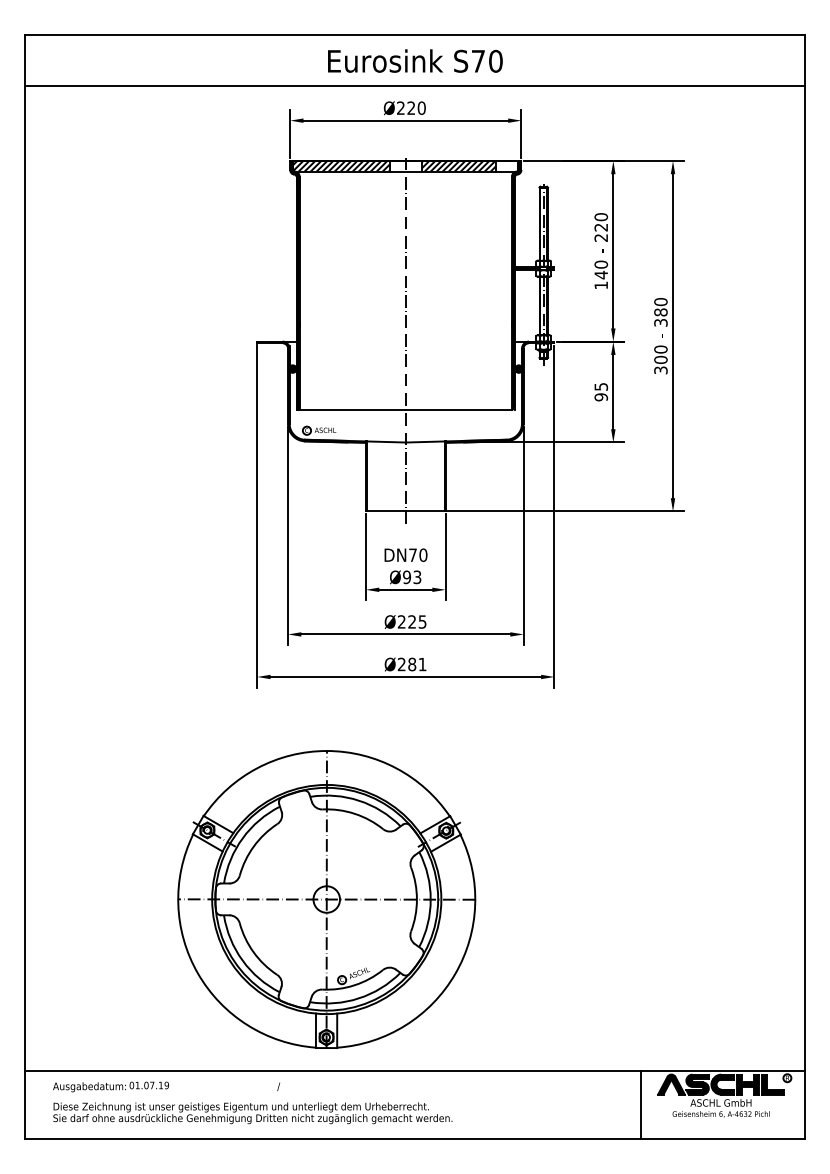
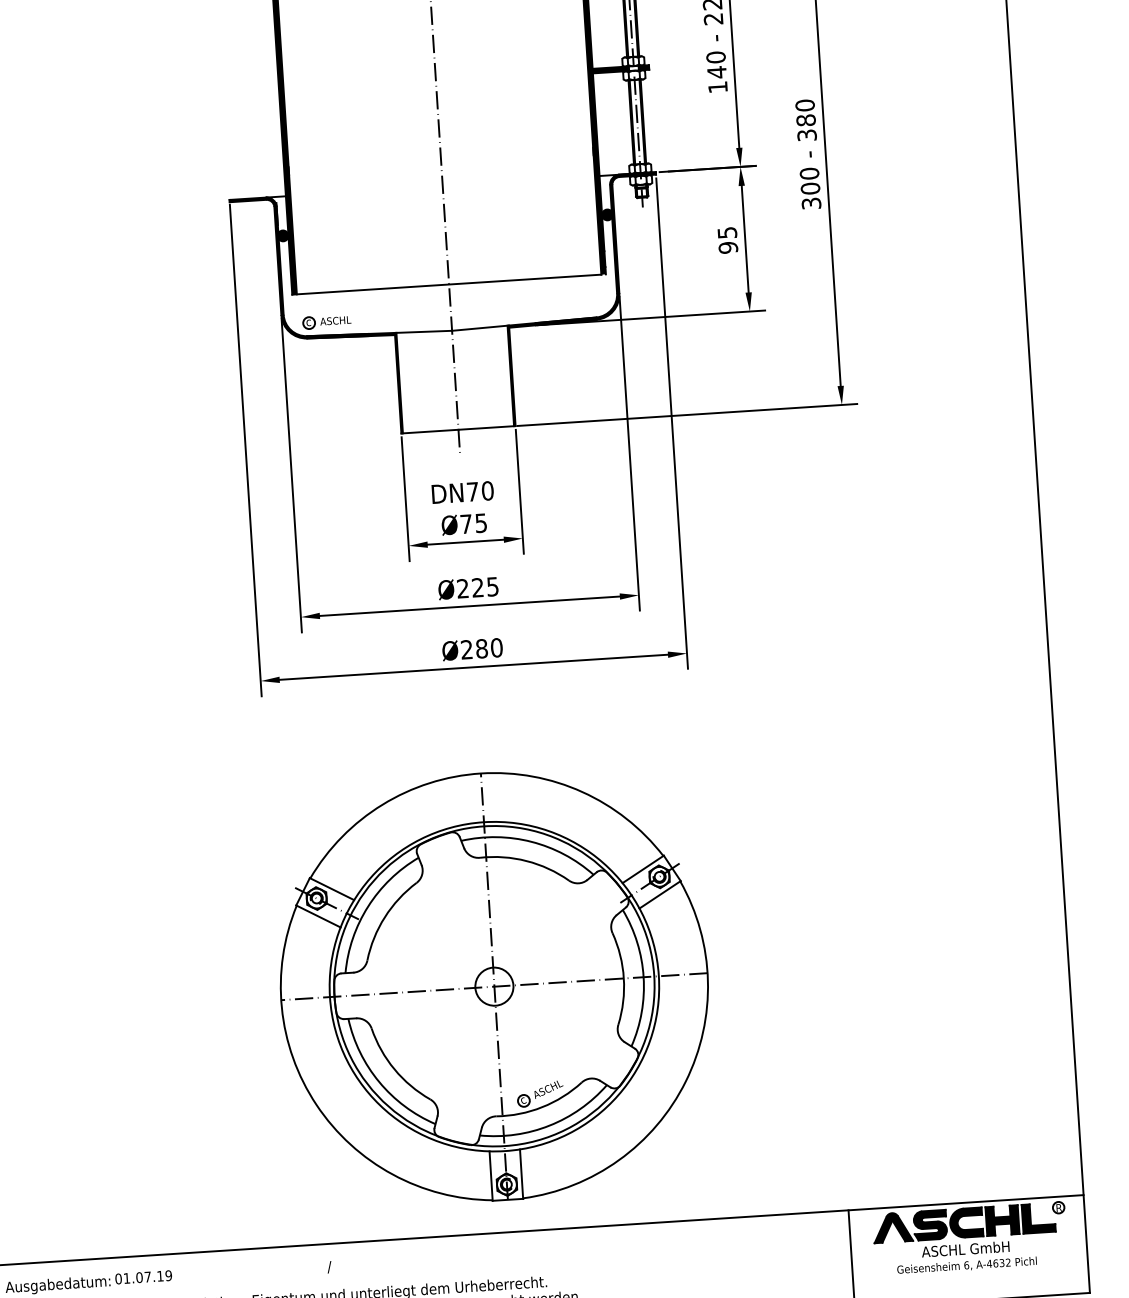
text: (412, 577) -> (474, 523), Ø93 -> Ø75
text: (422, 664) -> (496, 647), Ø281 -> Ø280
part: (326, 899) -> (494, 986), moved

